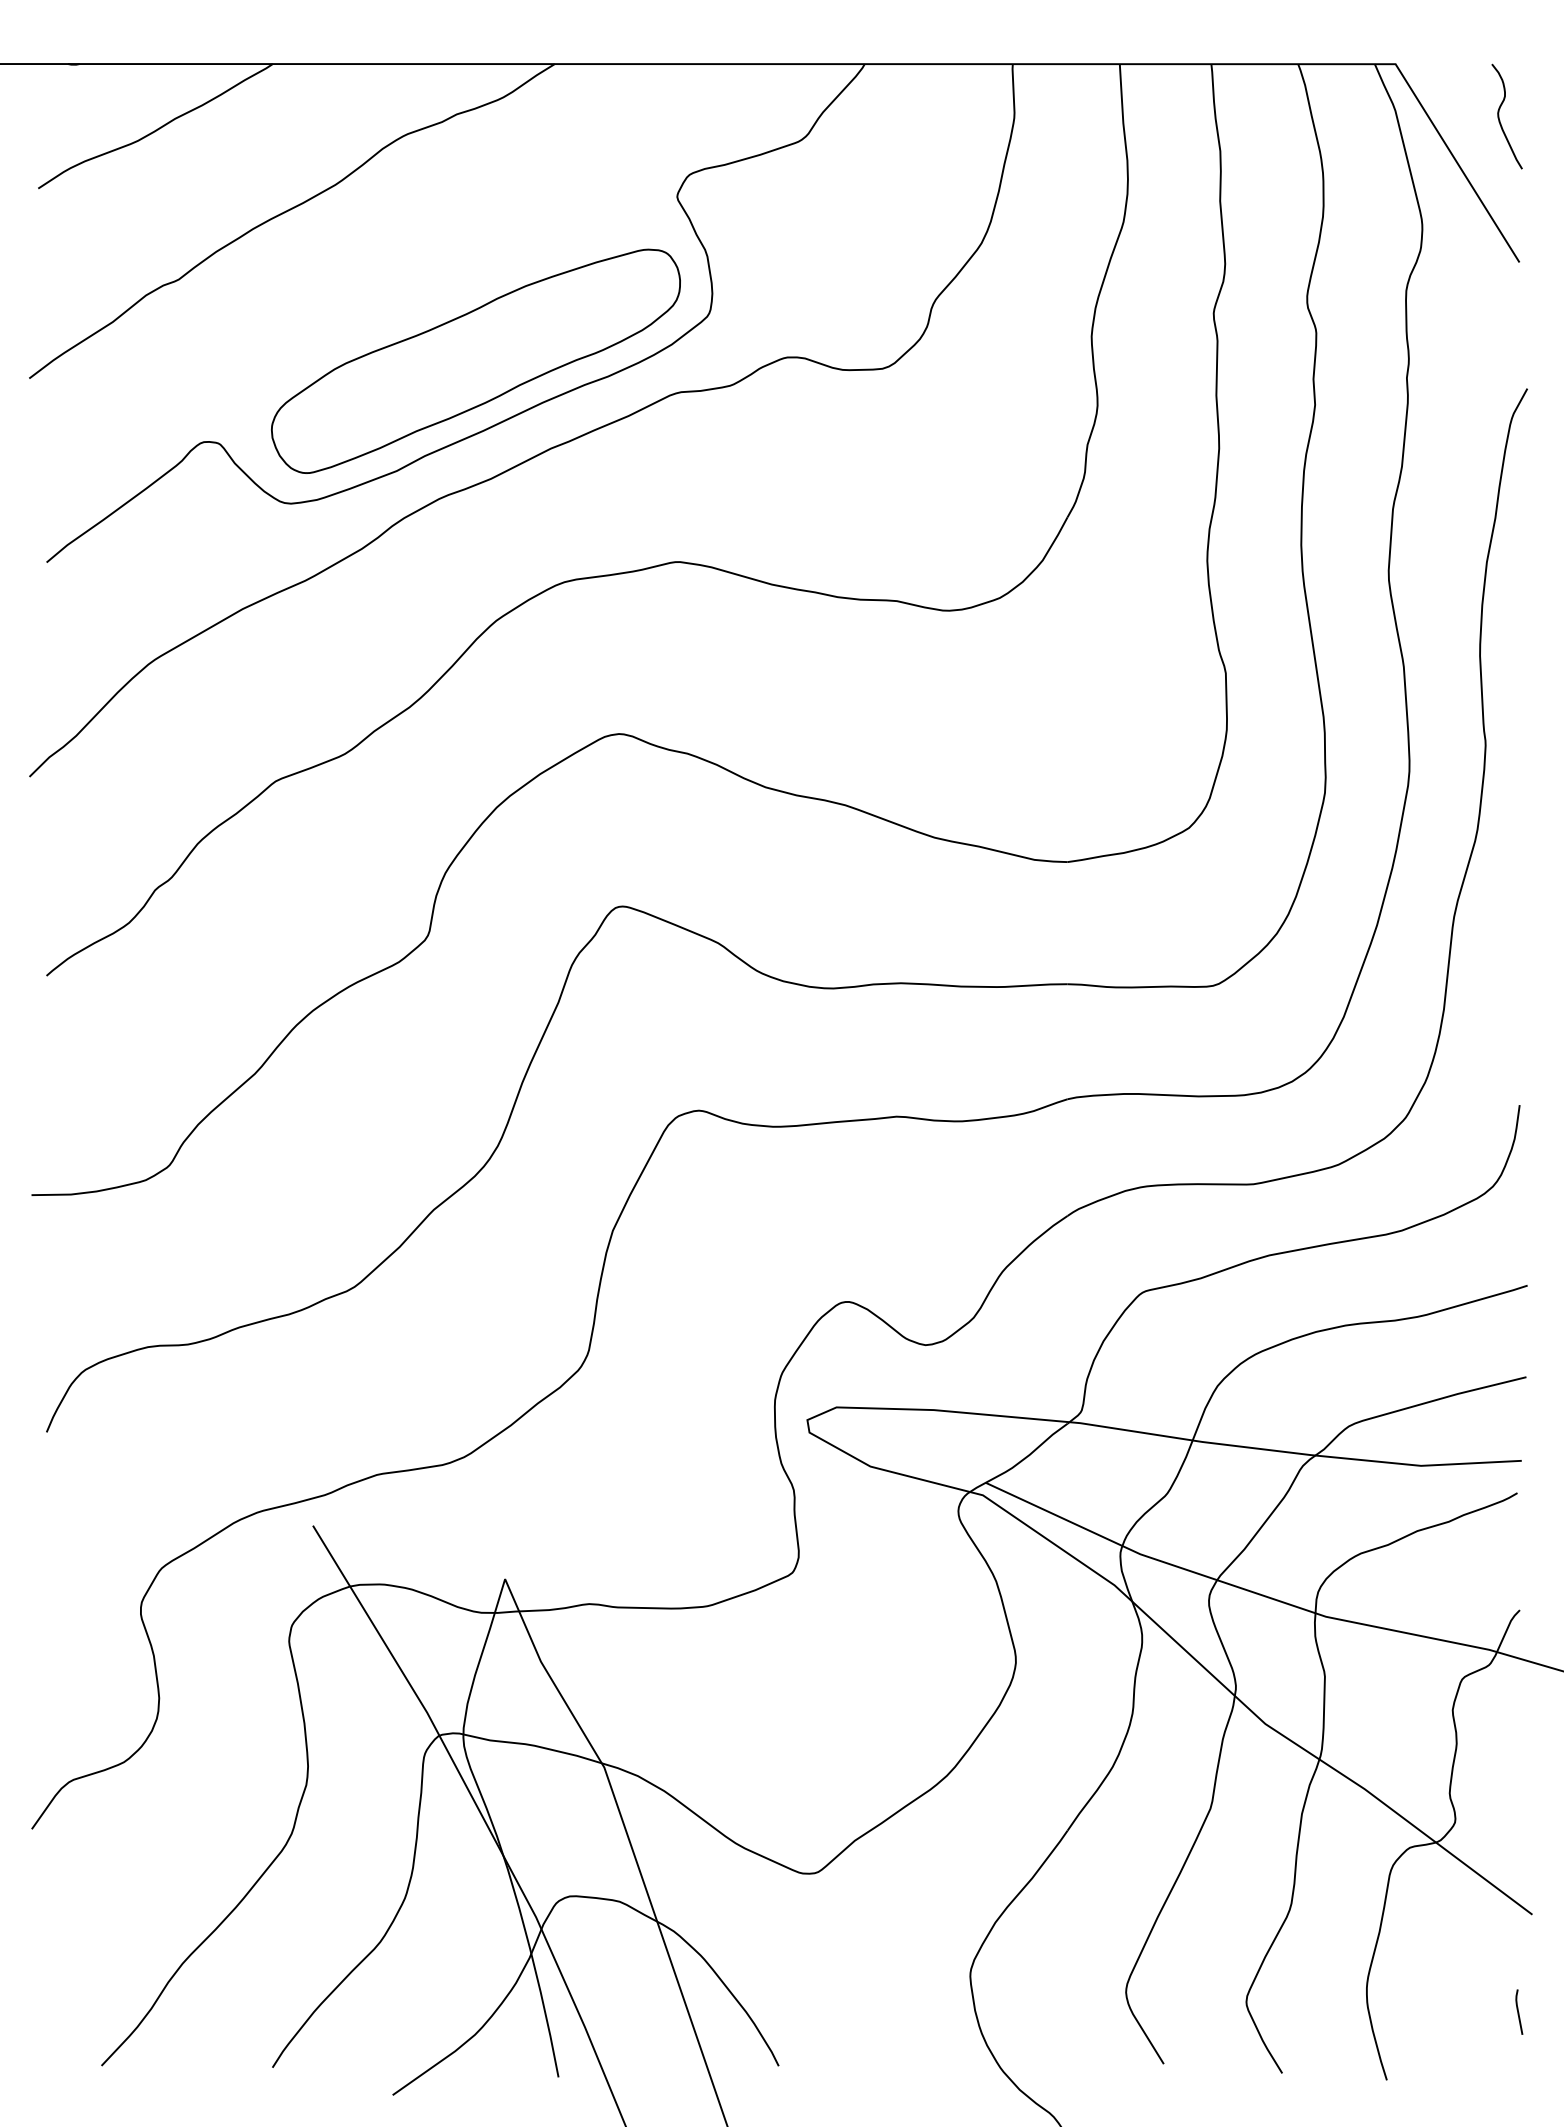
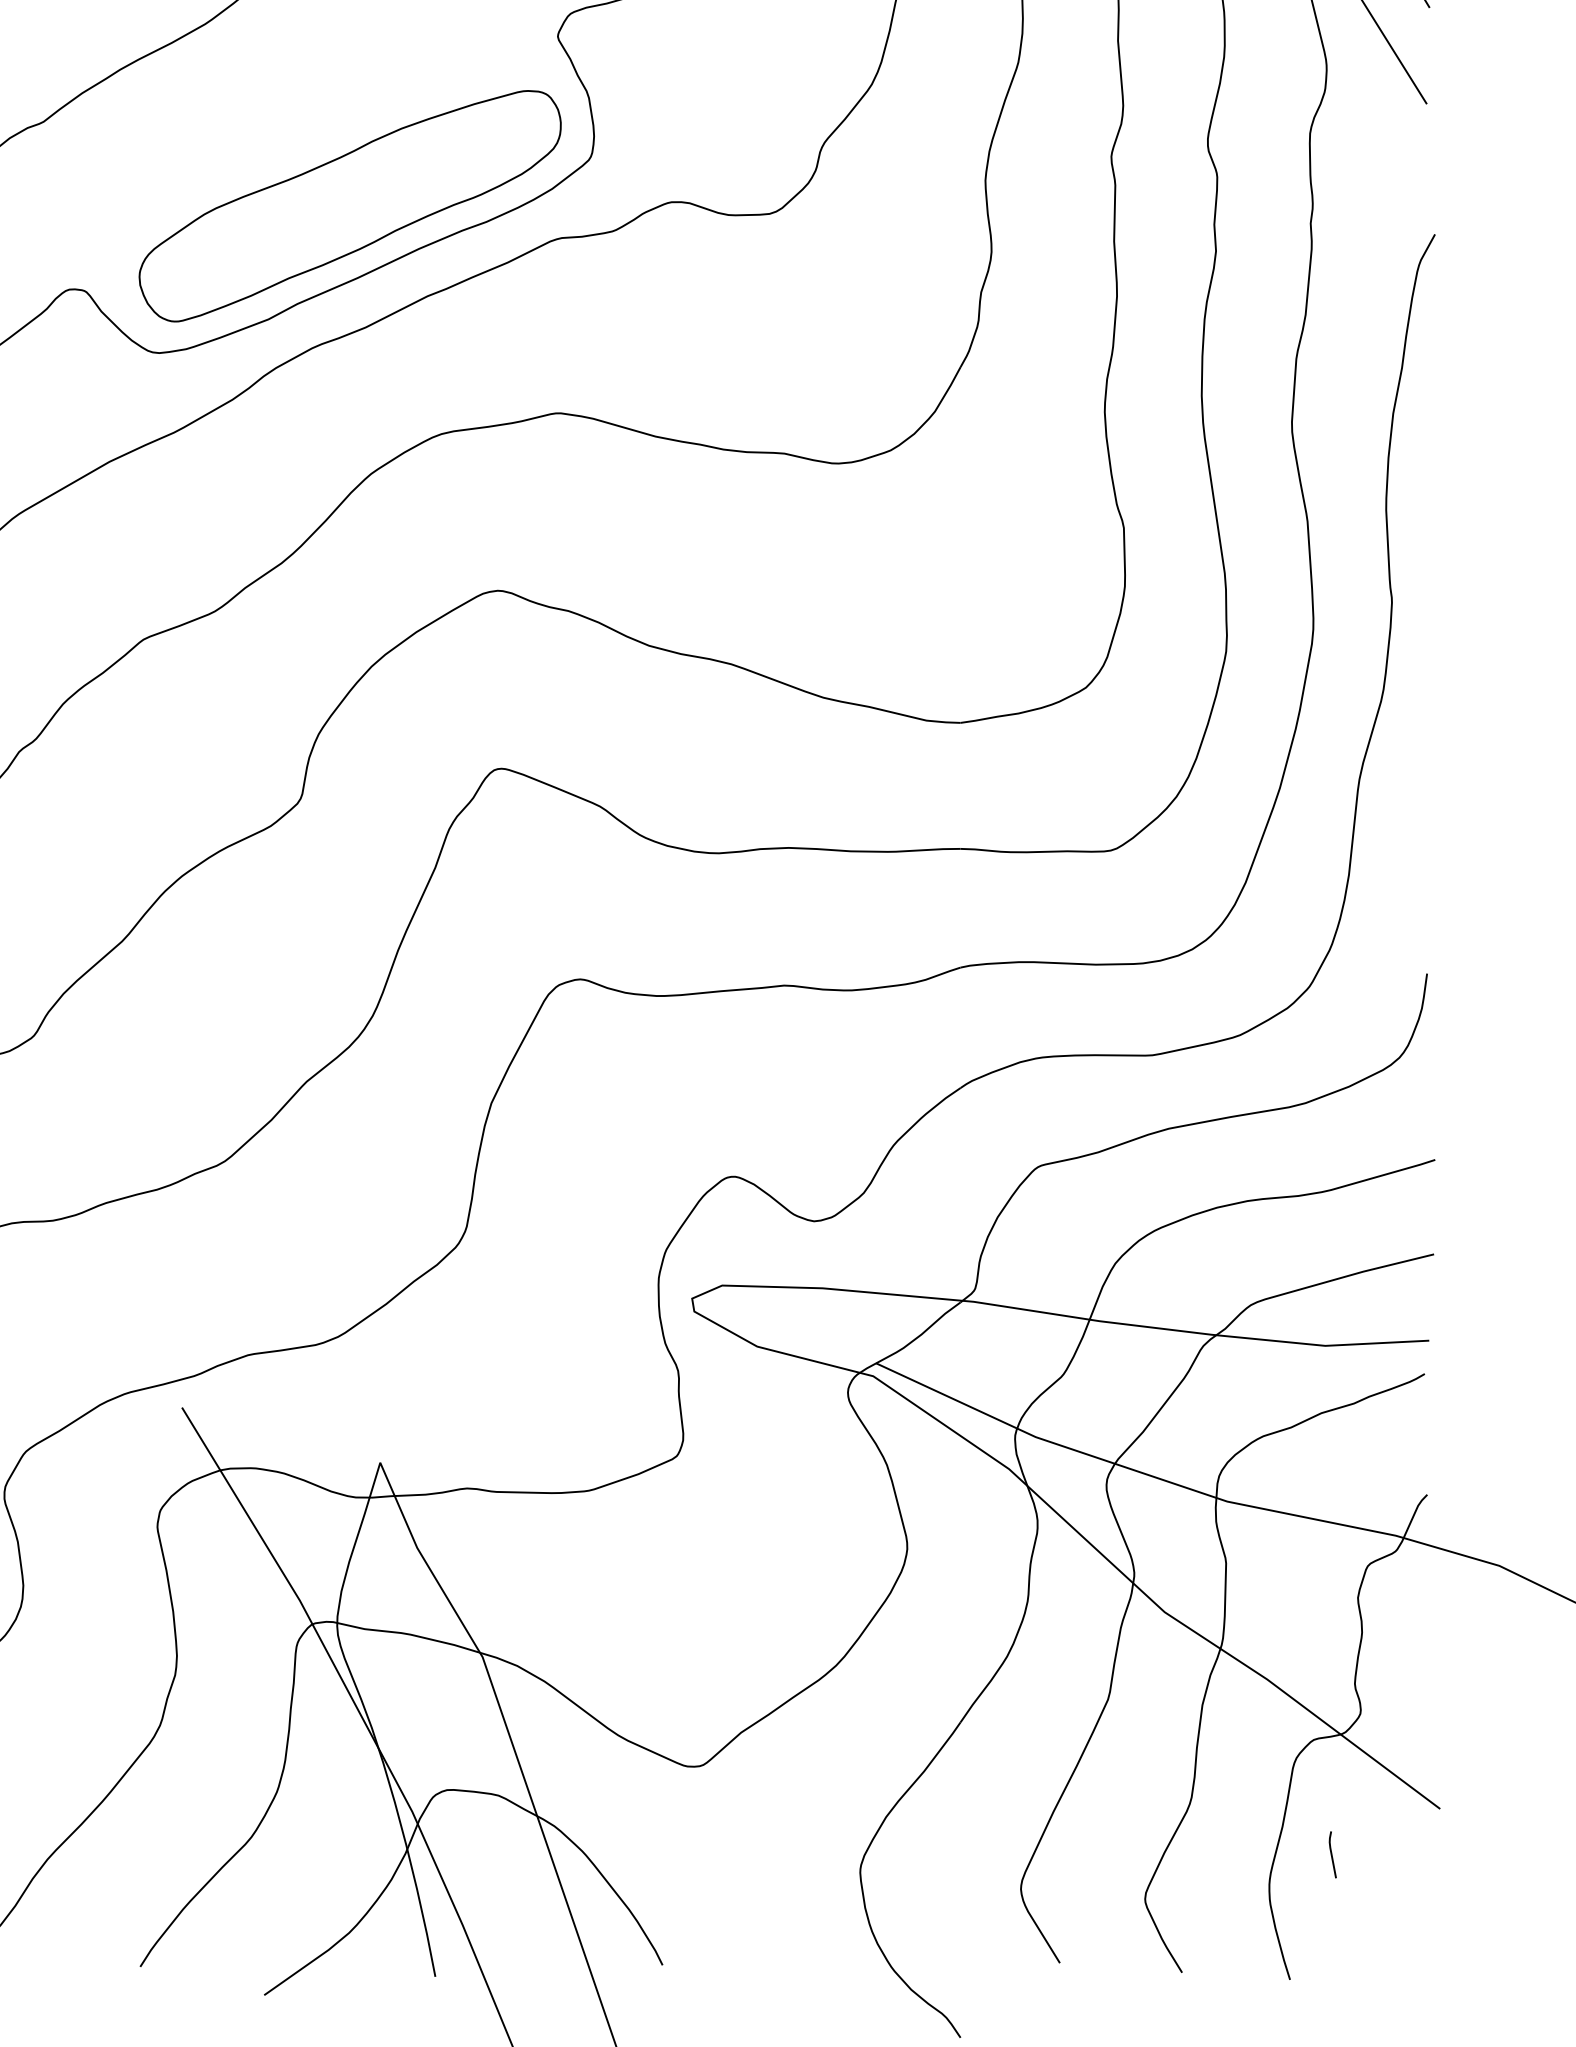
line: (1518, 2011) -> (1331, 1854), moved

